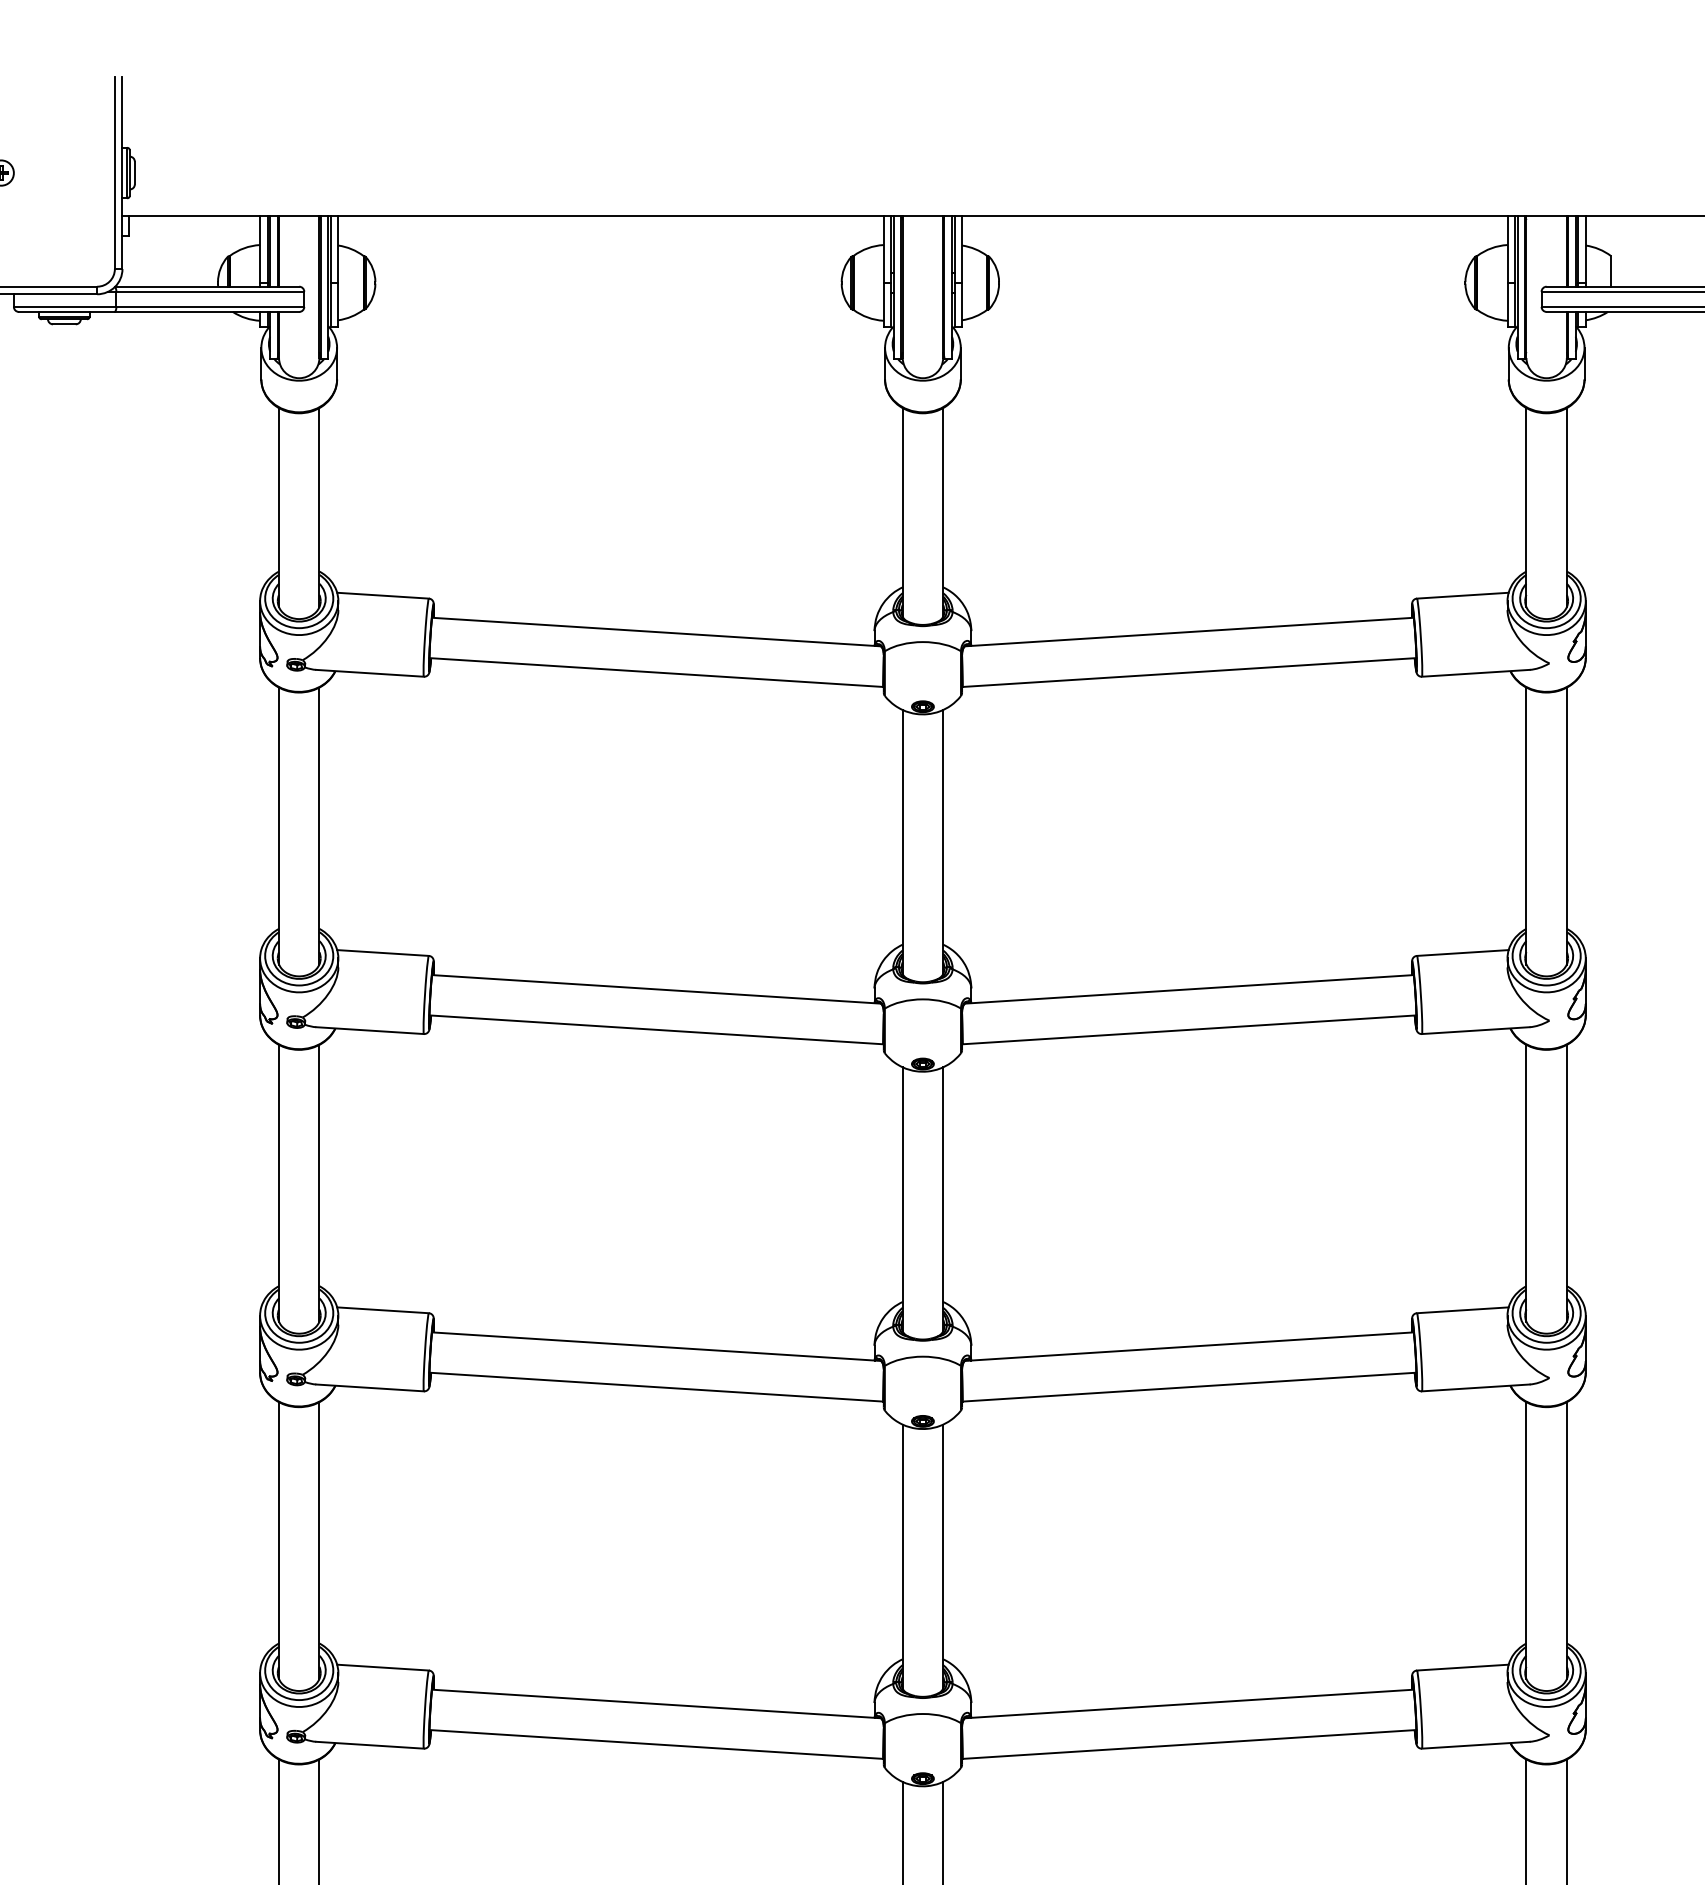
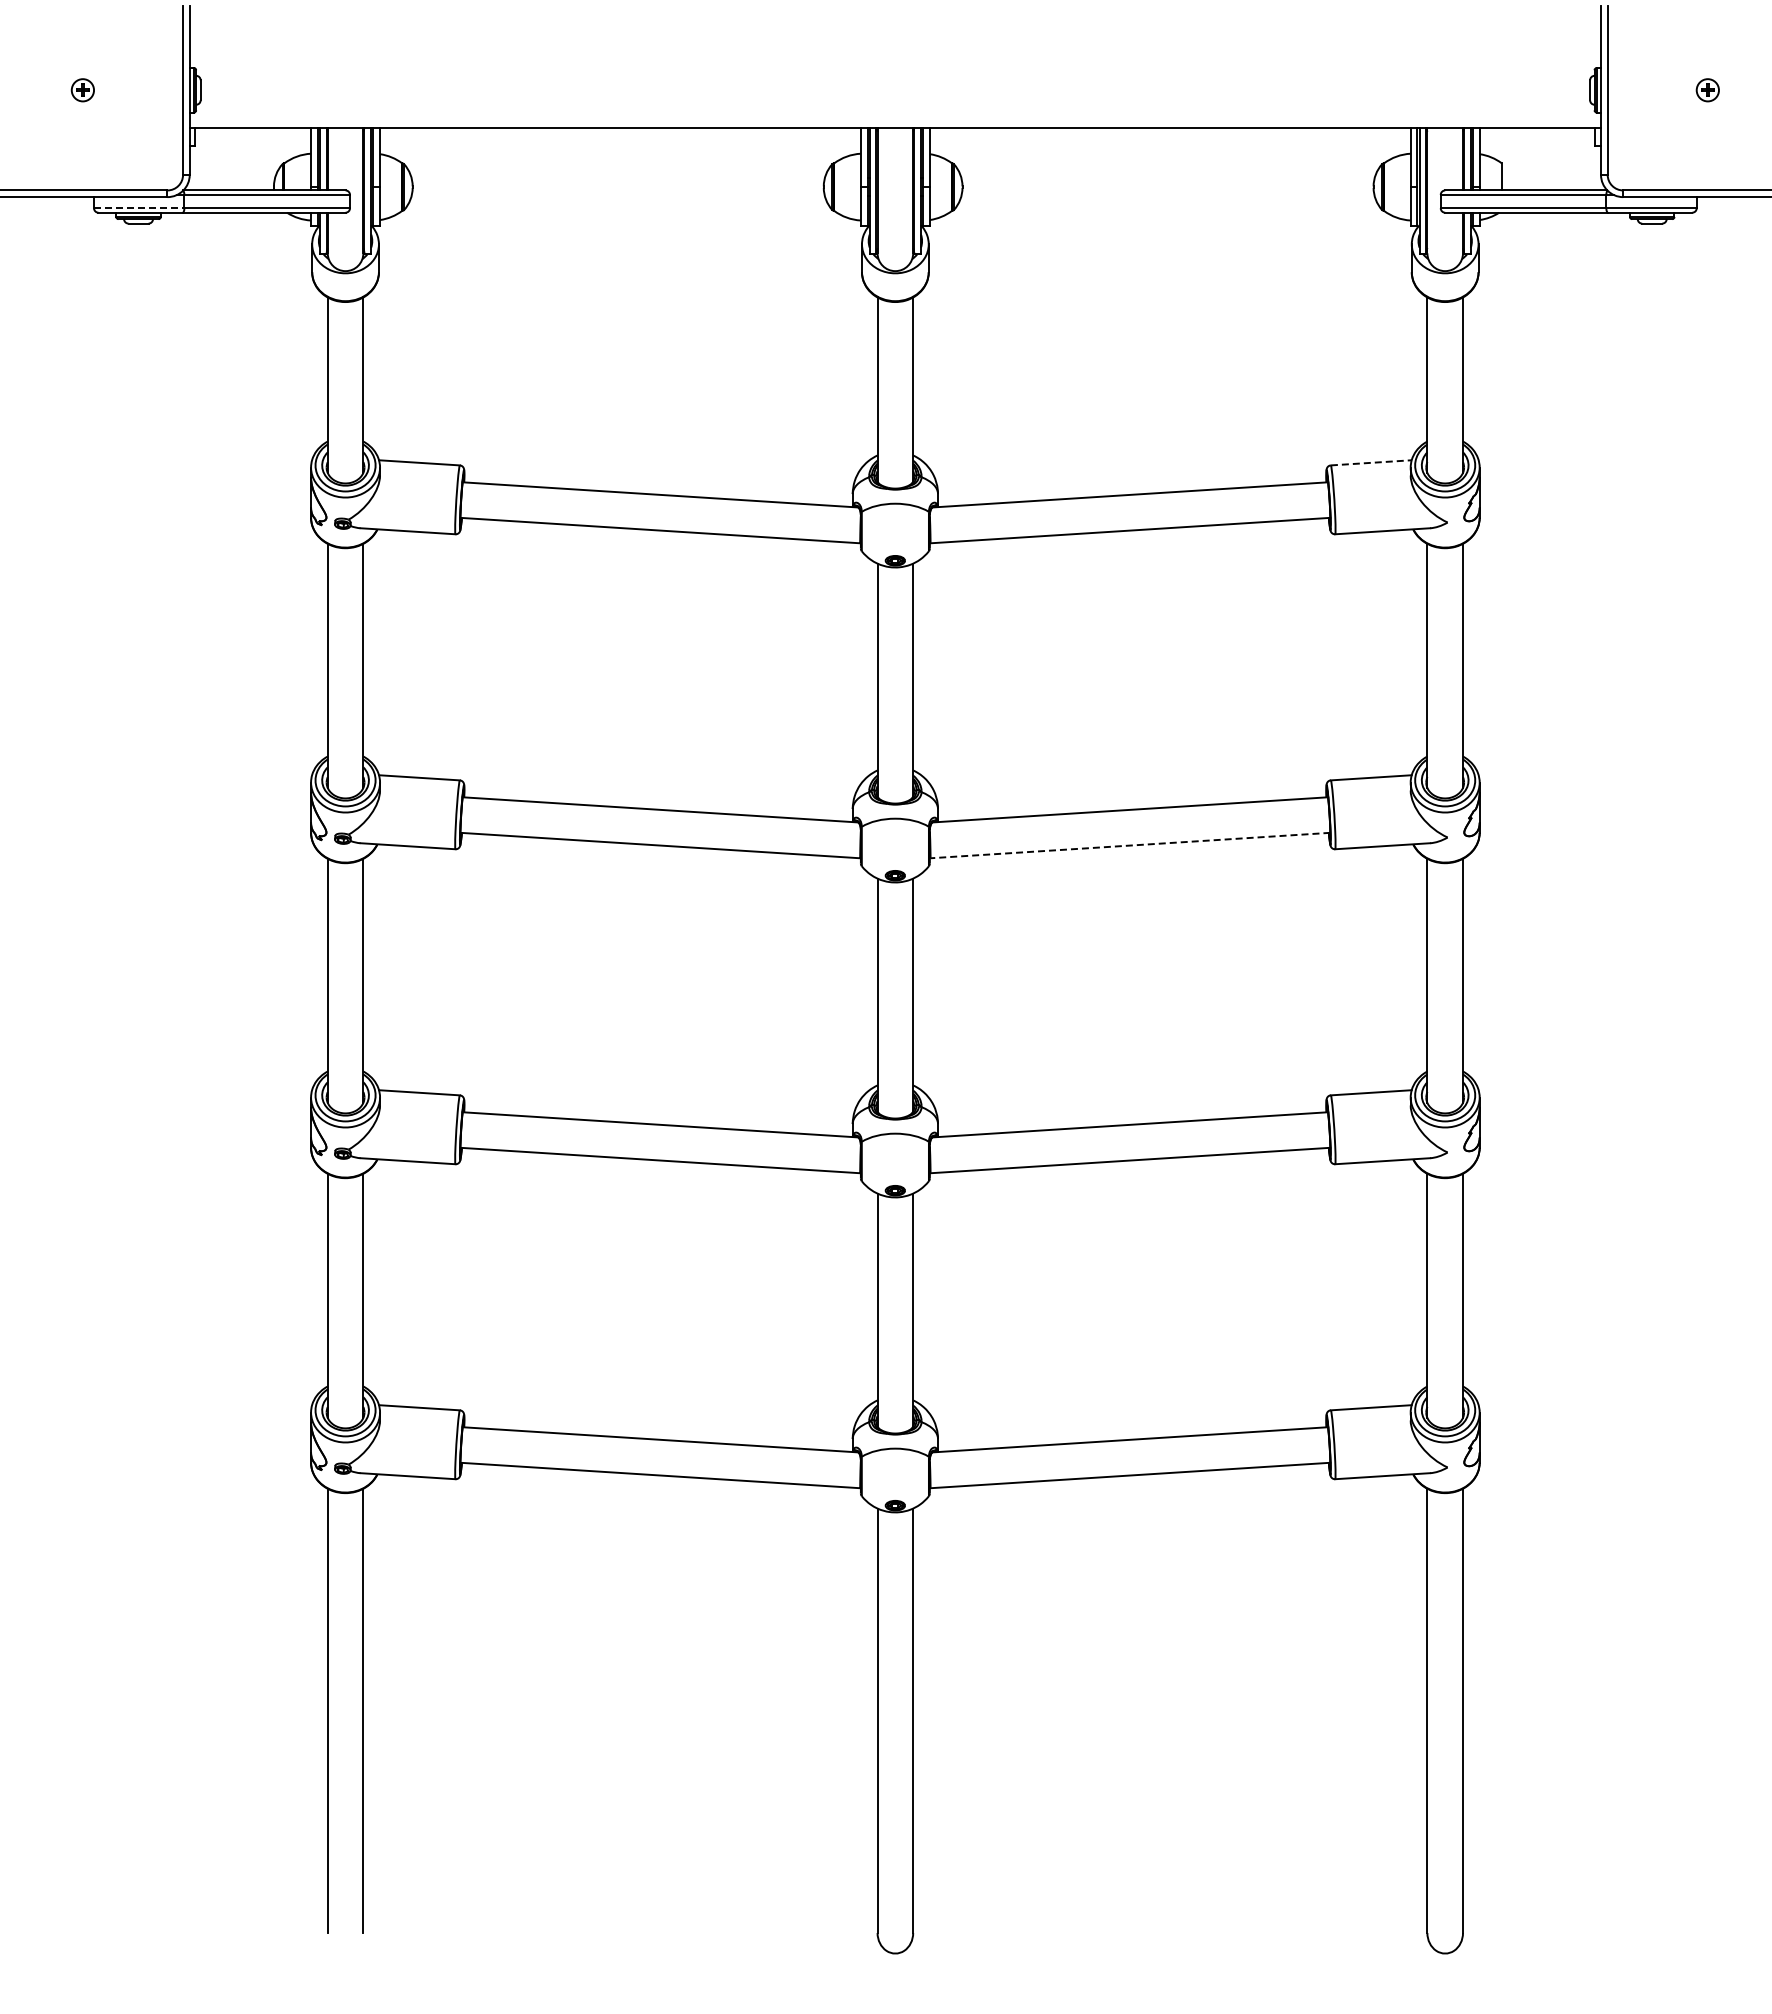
line: (65, 307) -> (139, 208), solid -> dashed
line: (1463, 595) -> (1371, 462), solid -> dashed
line: (1188, 1029) -> (1129, 845), solid -> dashed

